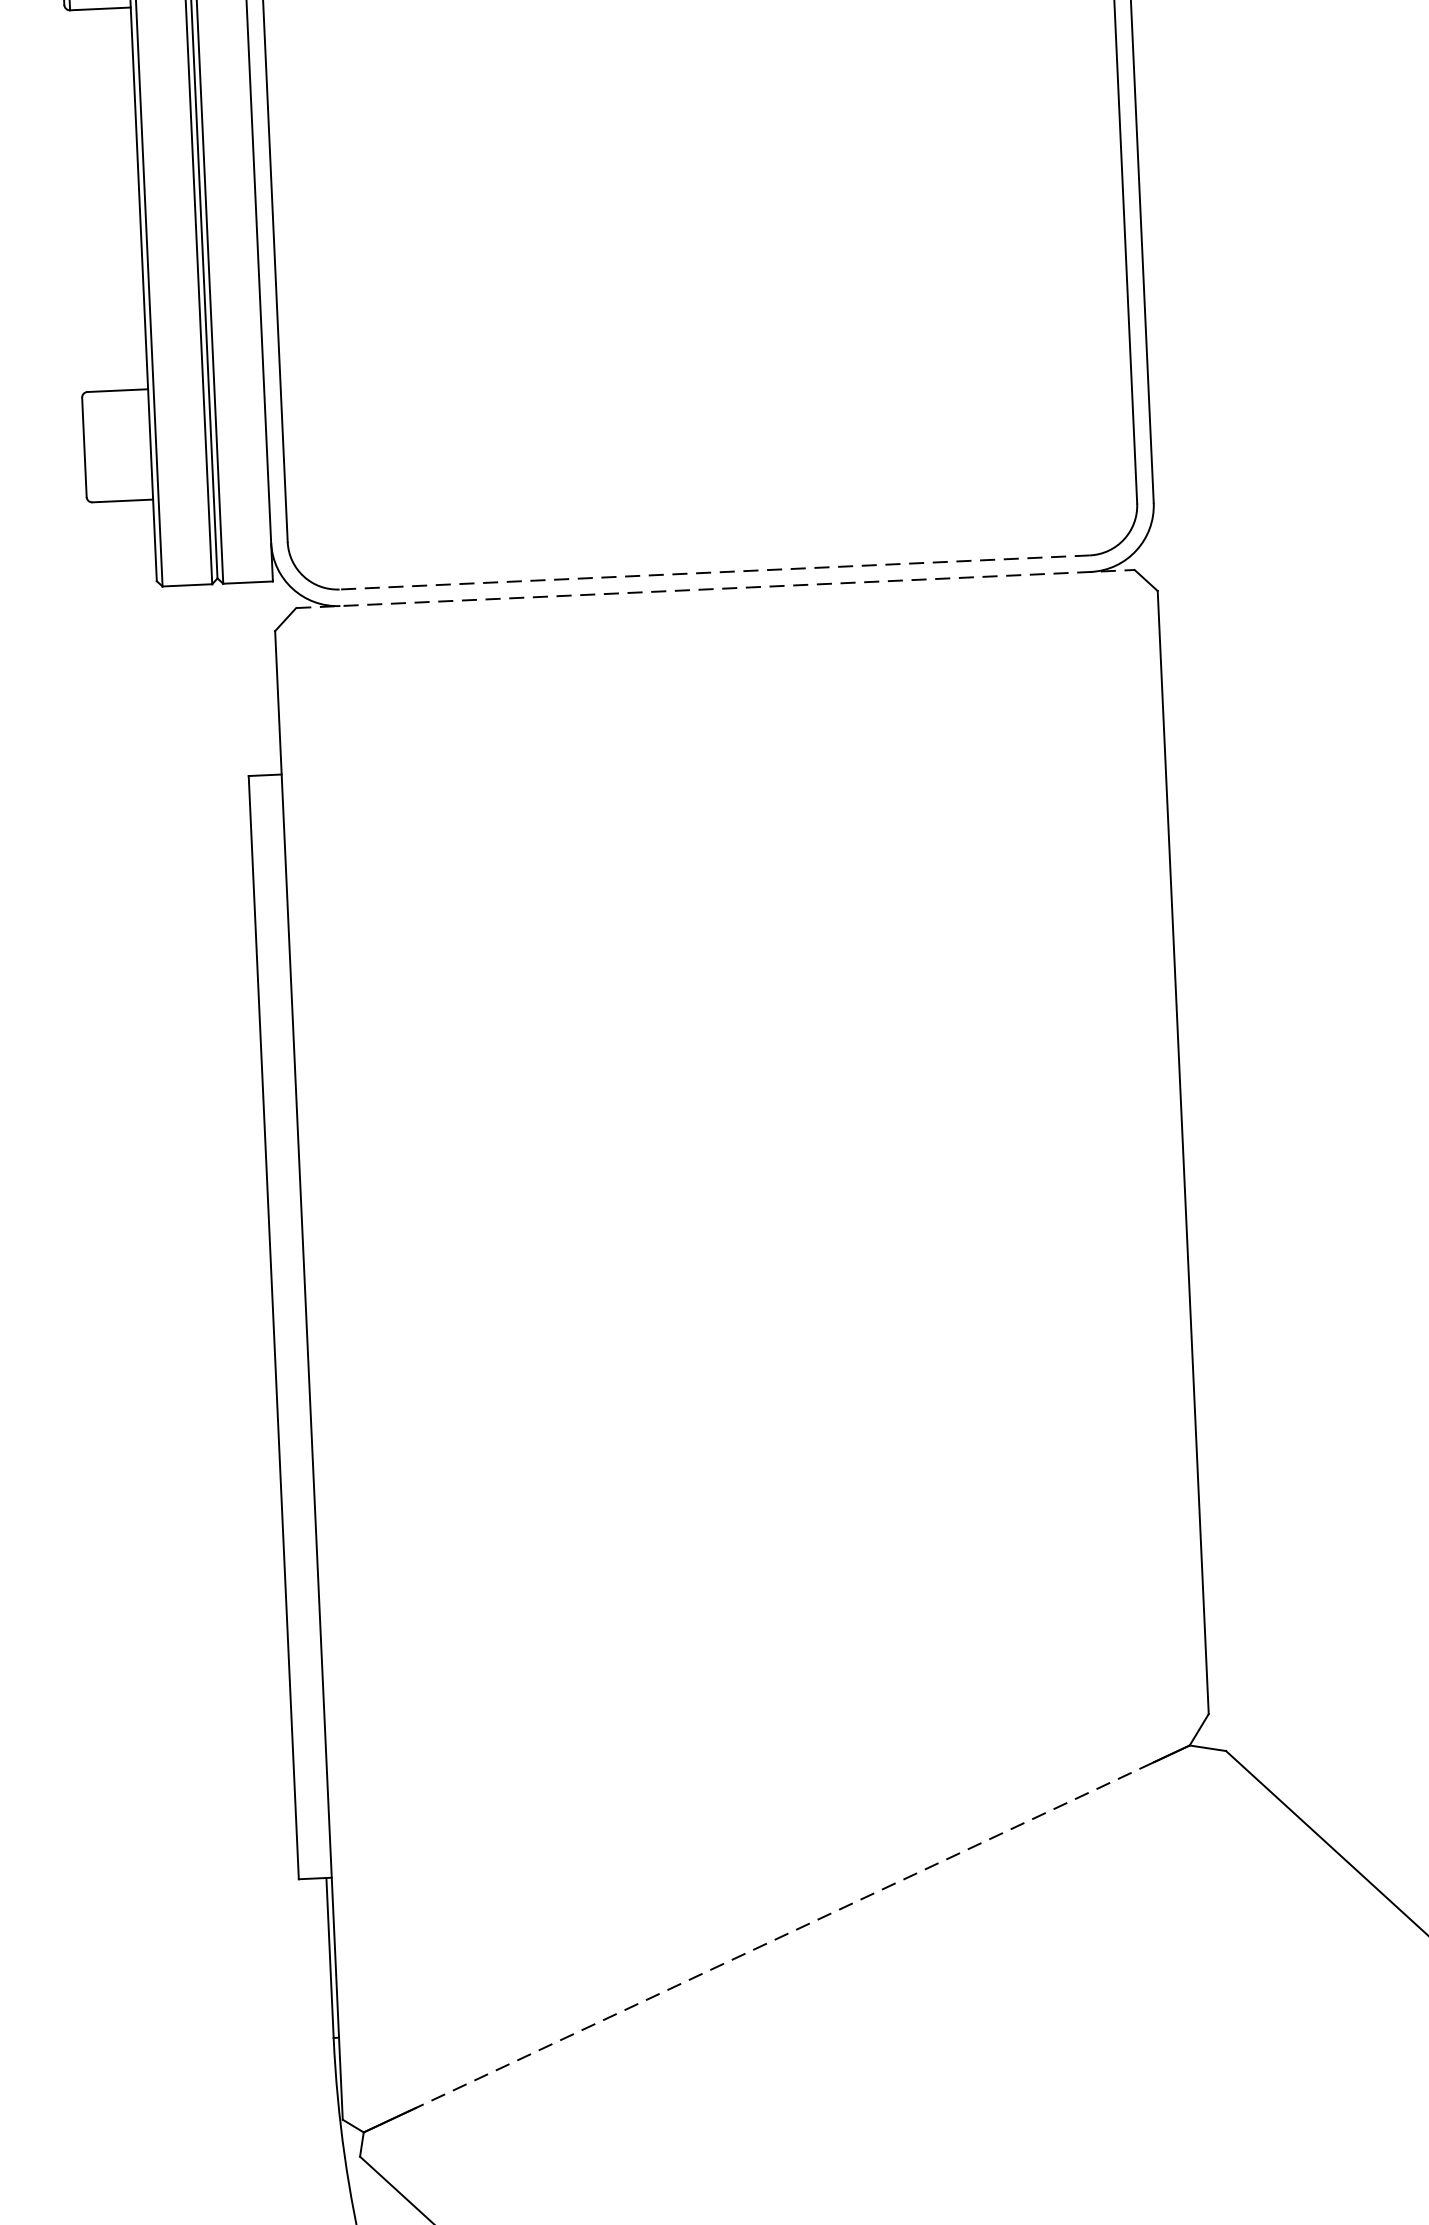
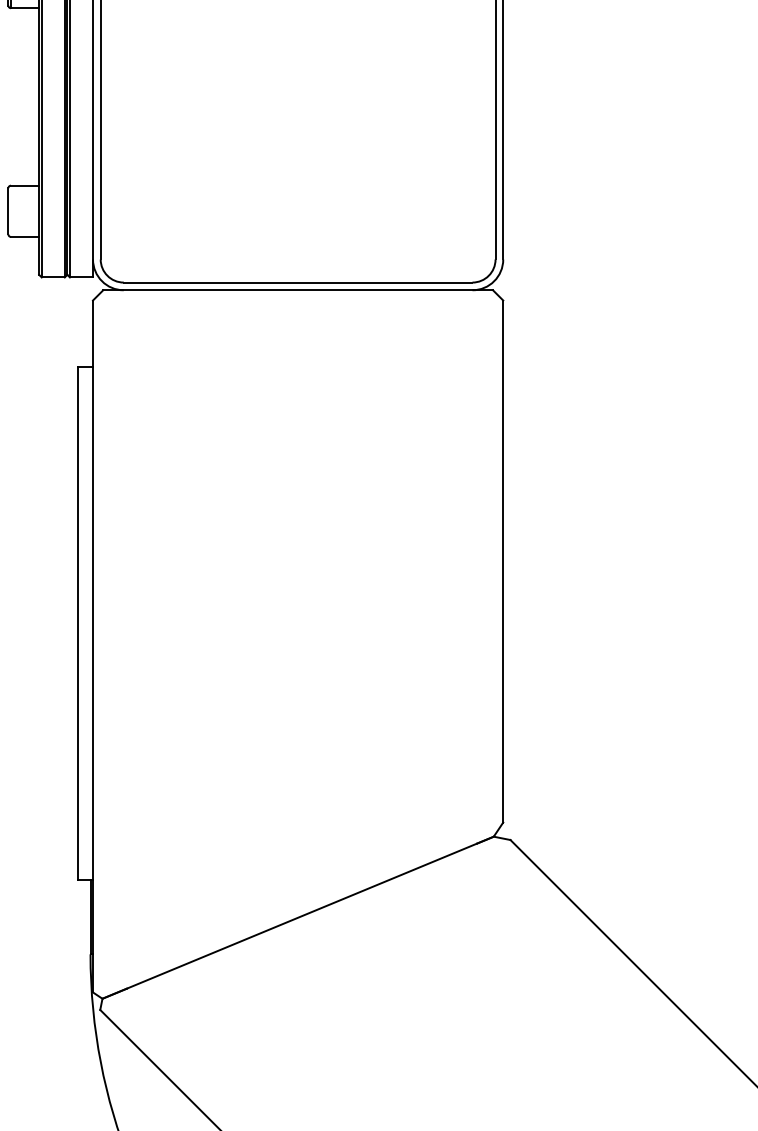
line: (713, 572) -> (297, 282), dashed -> solid
line: (716, 589) -> (298, 290), dashed -> solid
line: (786, 1935) -> (302, 916), dashed -> solid

